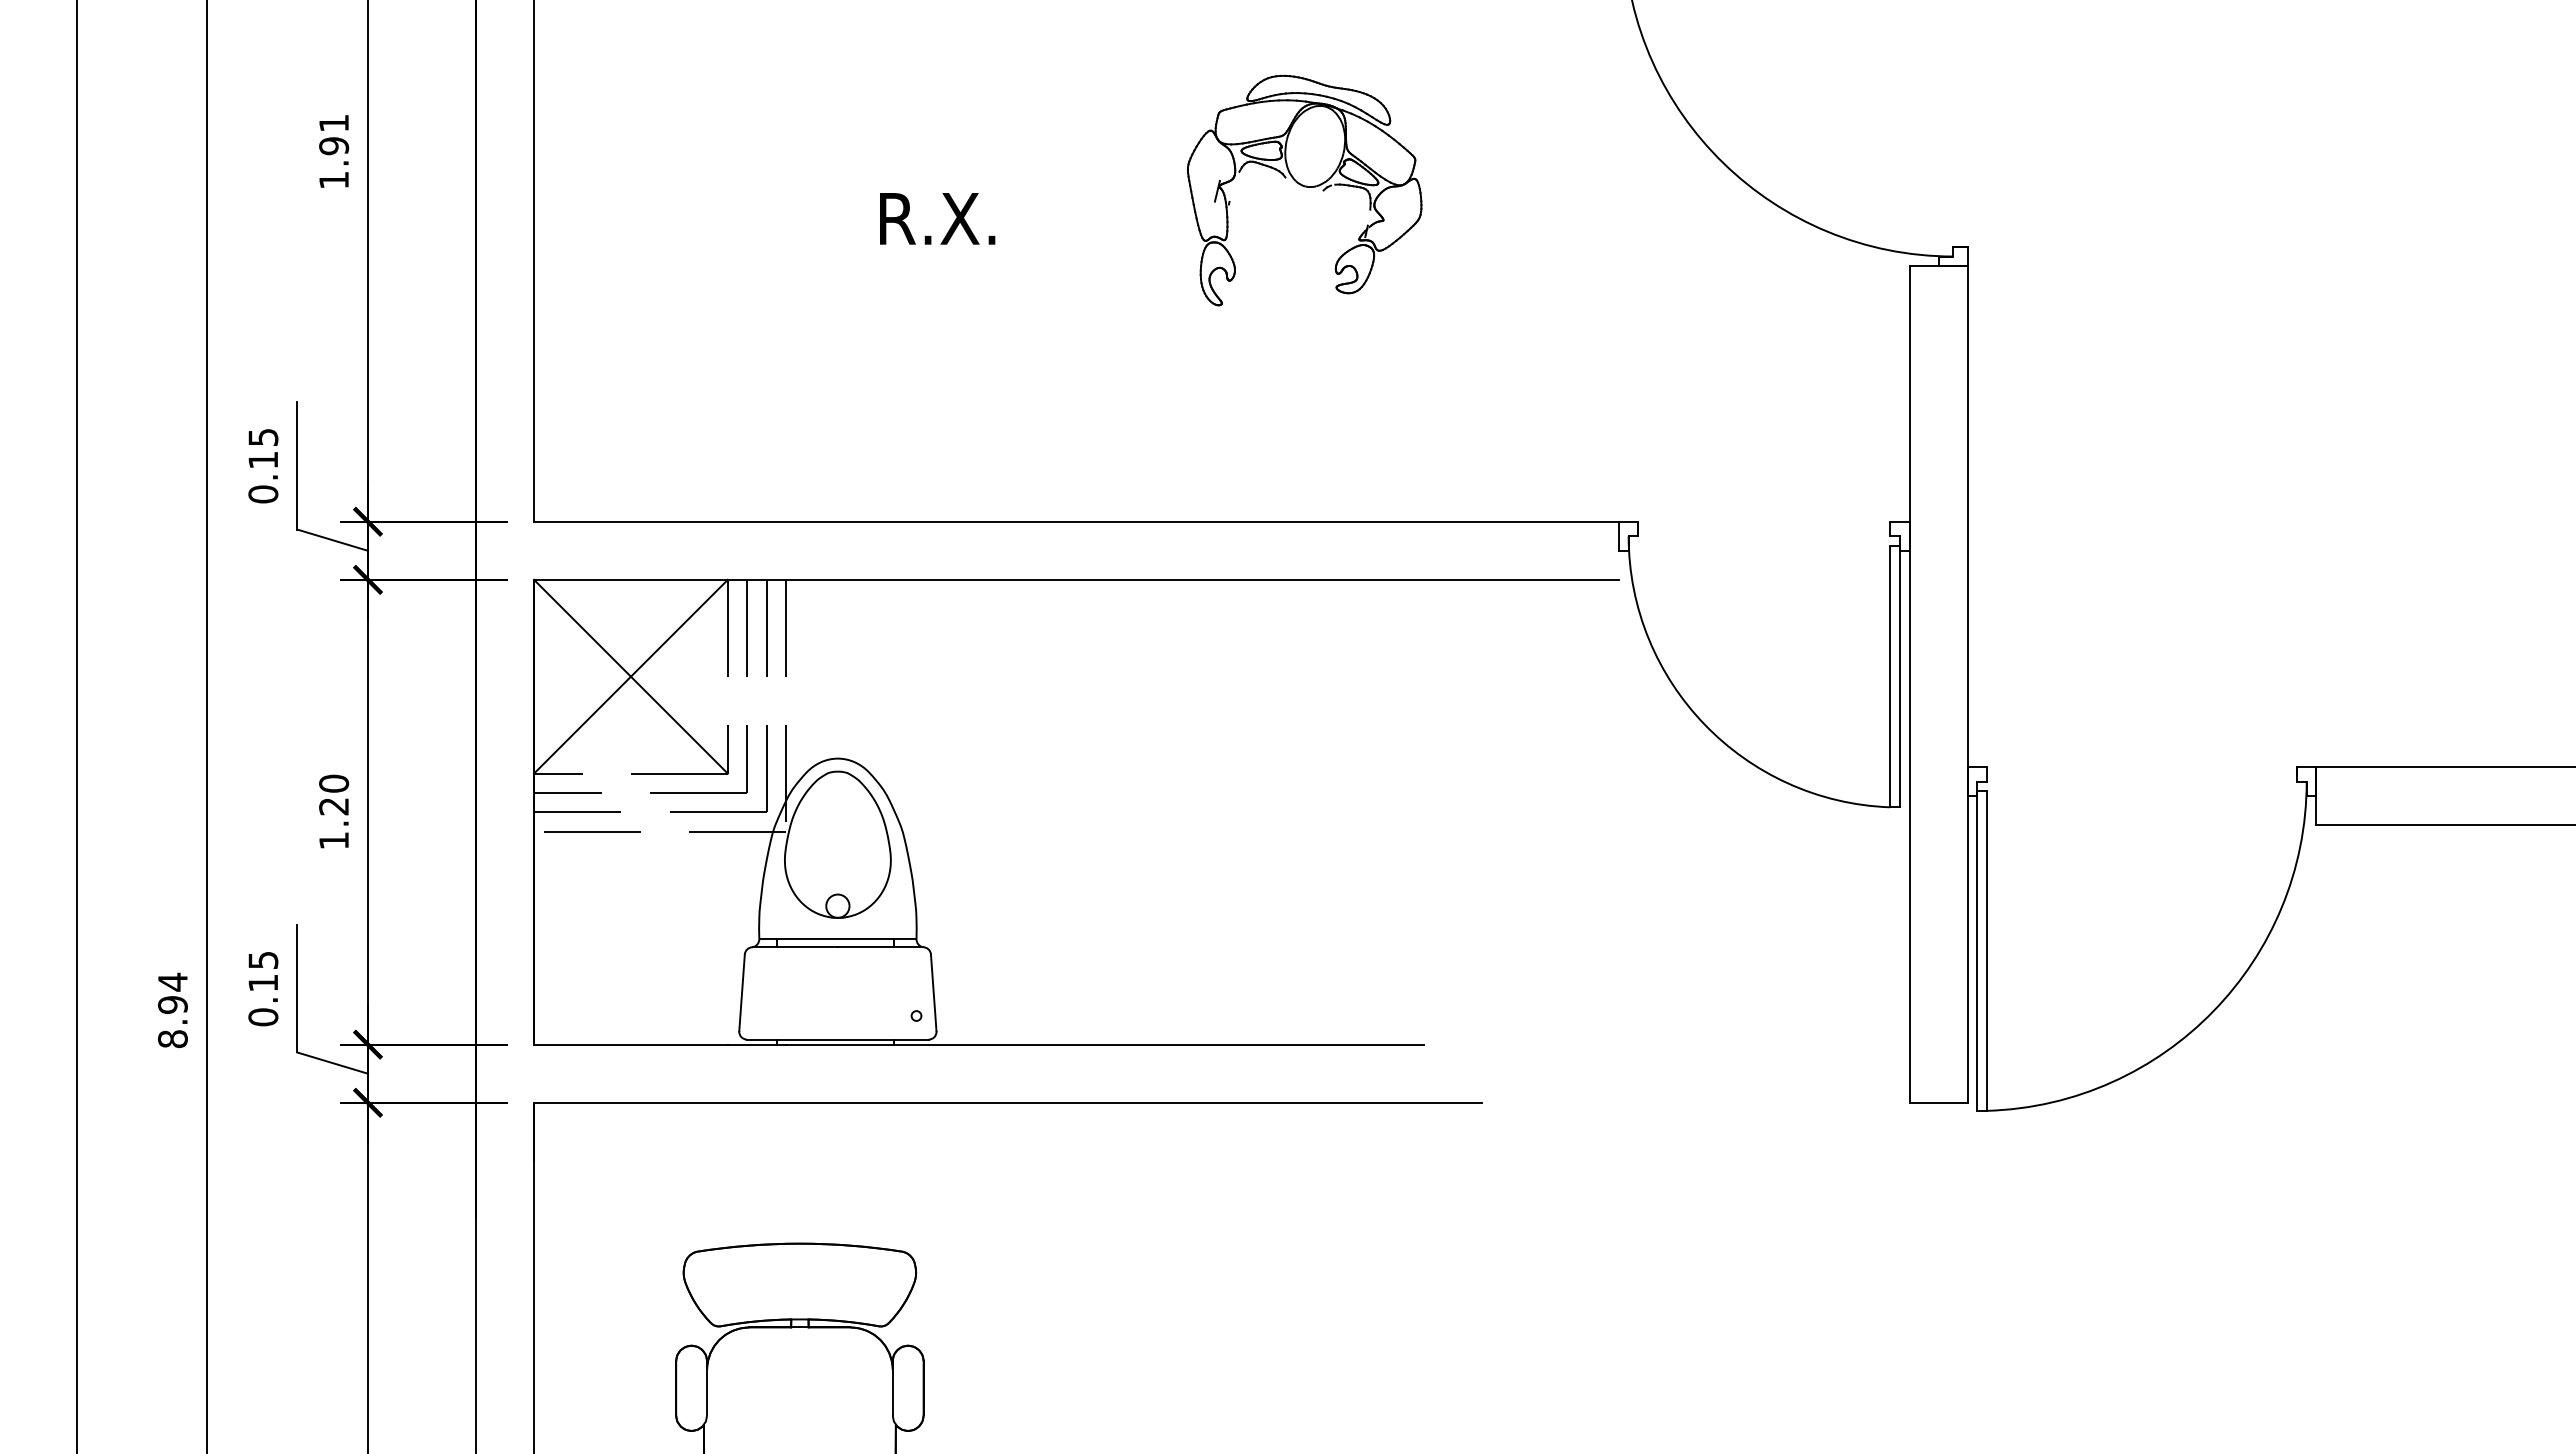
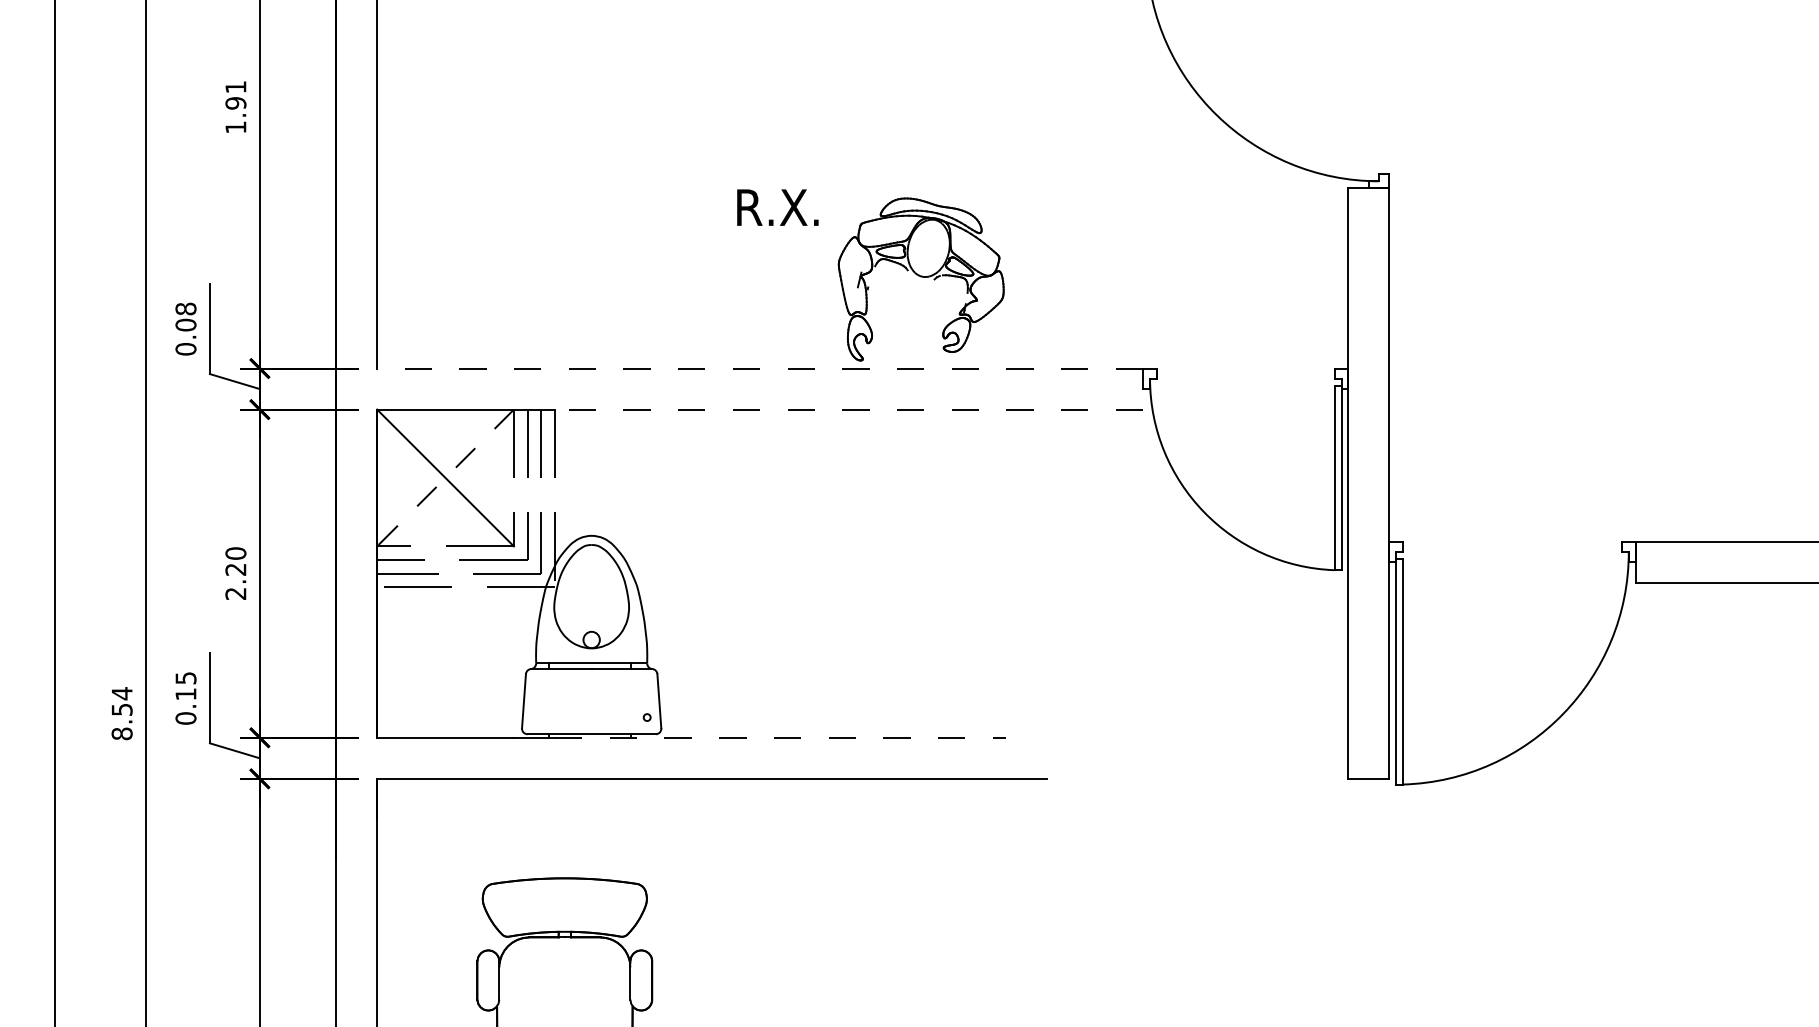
part: (1304, 190) -> (921, 279), moved
text: (937, 218) -> (777, 207), moved
text: (263, 448) -> (186, 316), 0.15 -> 0.08
line: (1076, 521) -> (760, 368), solid -> dashed
line: (1202, 579) -> (849, 409), solid -> dashed
line: (630, 676) -> (445, 477), solid -> dashed
text: (333, 840) -> (235, 593), 1.20 -> 2.20
text: (172, 1005) -> (121, 710), 8.94 -> 8.54
line: (1105, 1044) -> (780, 737), solid -> dashed

